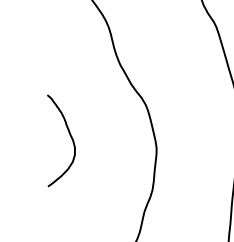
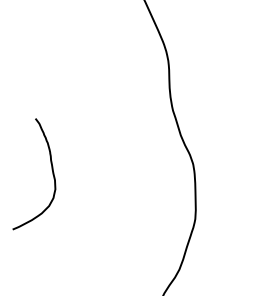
curve: (69, 135) -> (51, 173), moved

